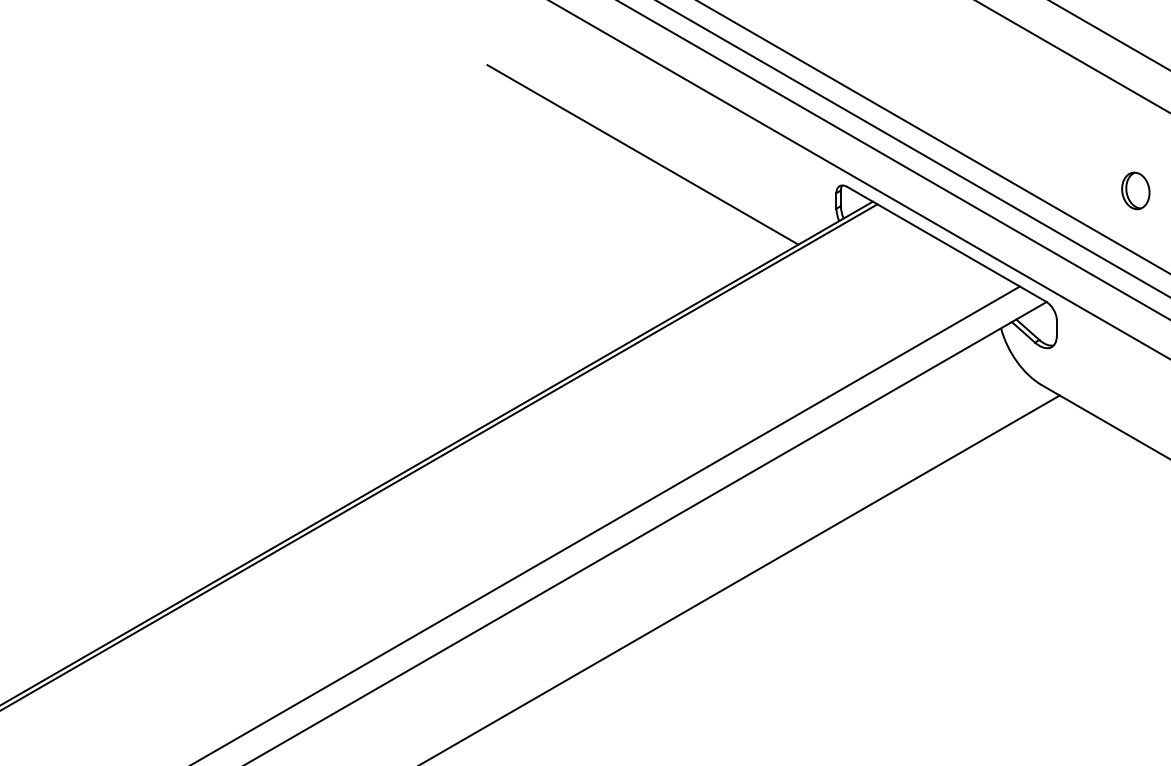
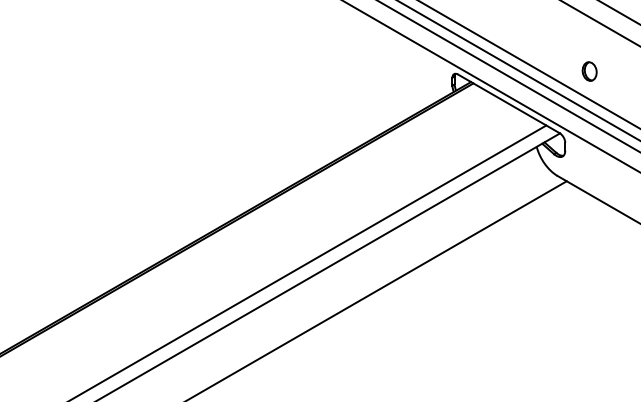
line: (643, 155) -> (353, 58), removed
part: (1135, 190) -> (589, 71), moved

